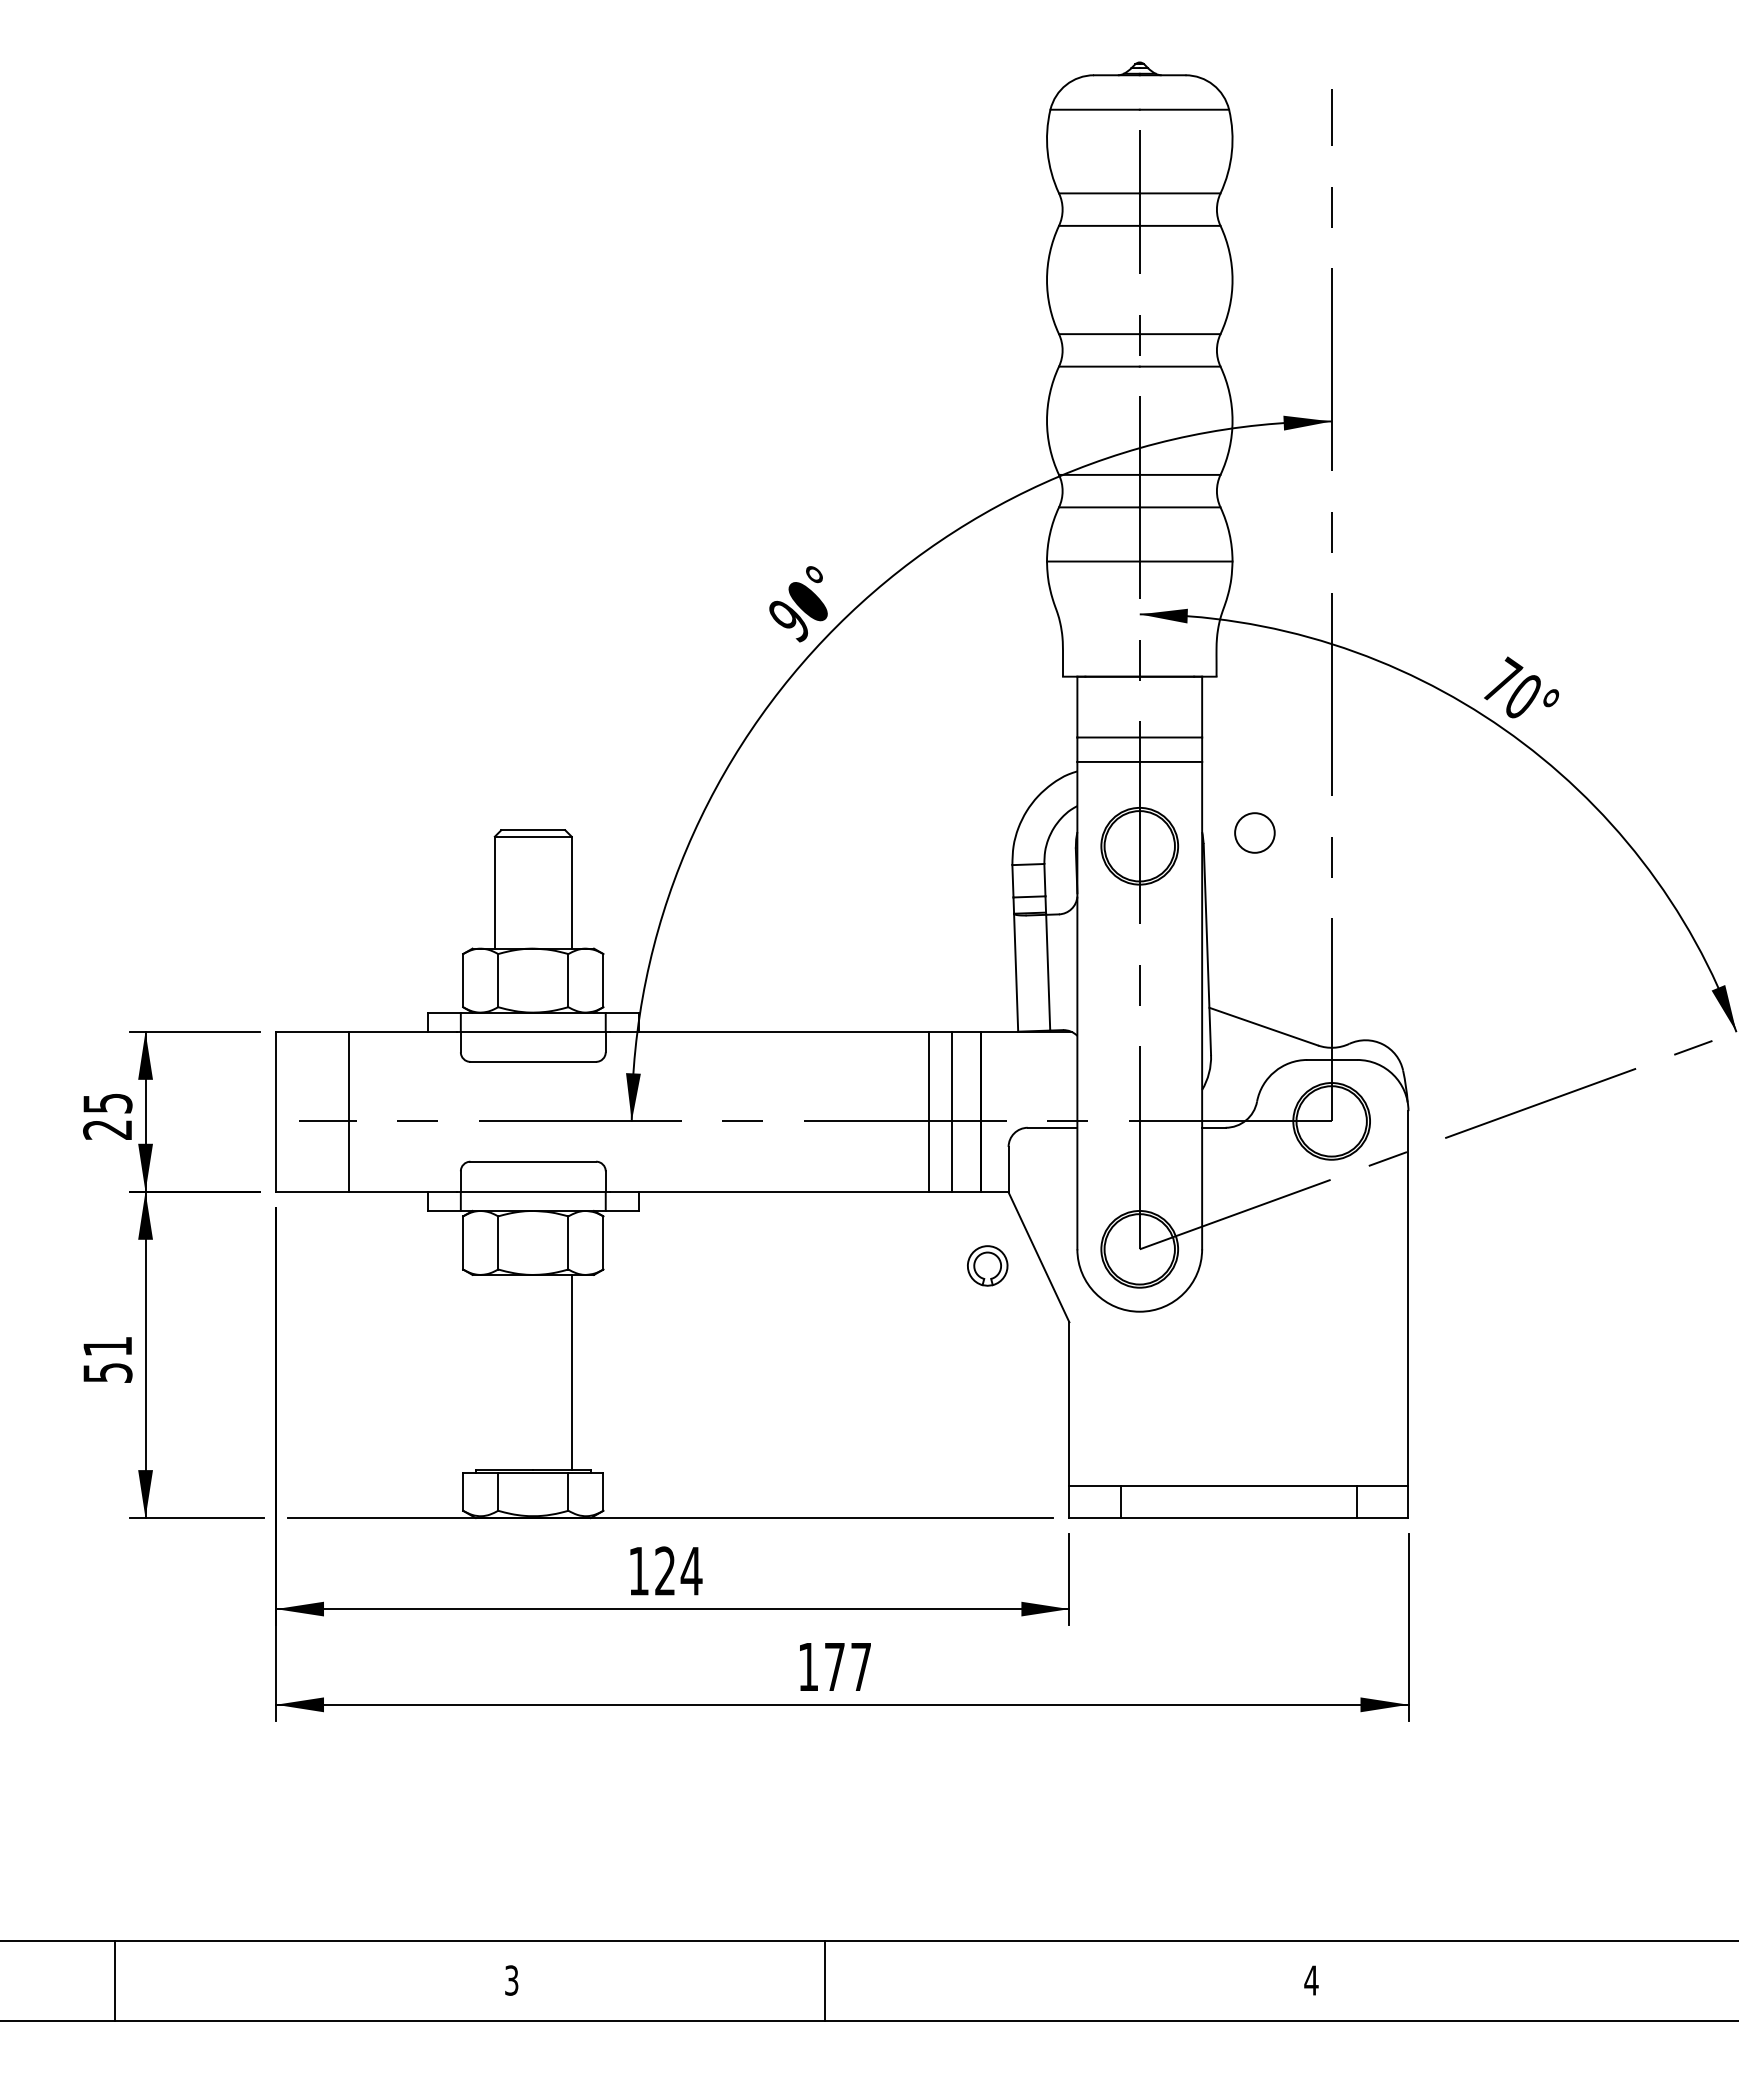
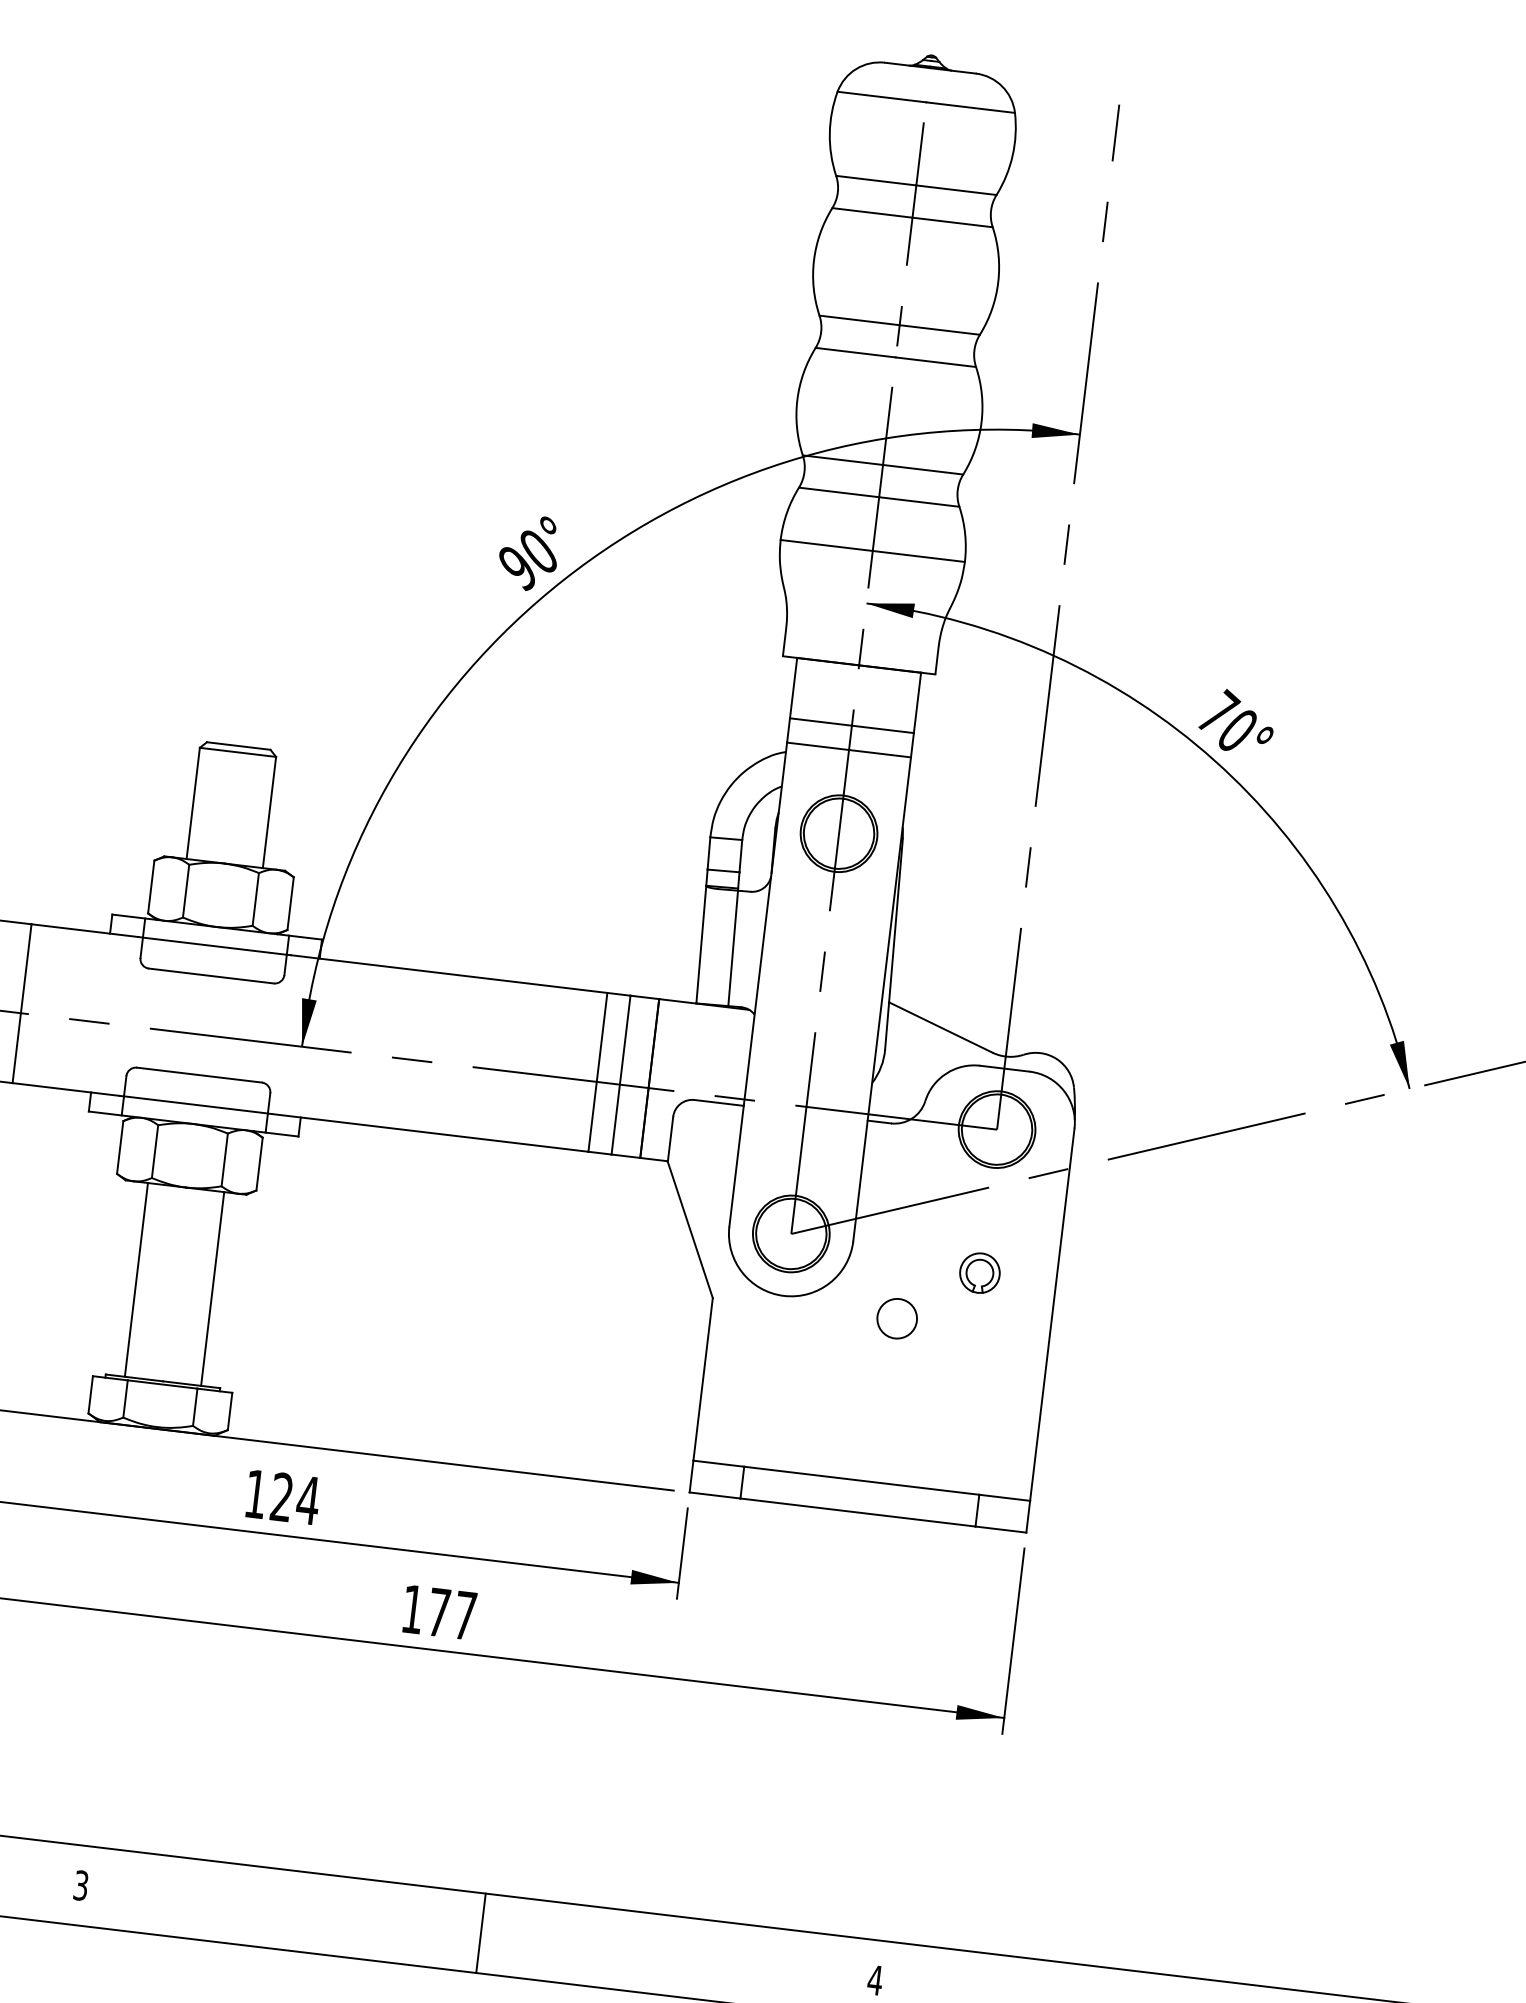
circle: (1254, 832) -> (896, 1318), moved
part: (987, 1265) -> (979, 1272), moved
line: (494, 1372) -> (136, 1279), added
line: (825, 1980) -> (481, 1933), moved

